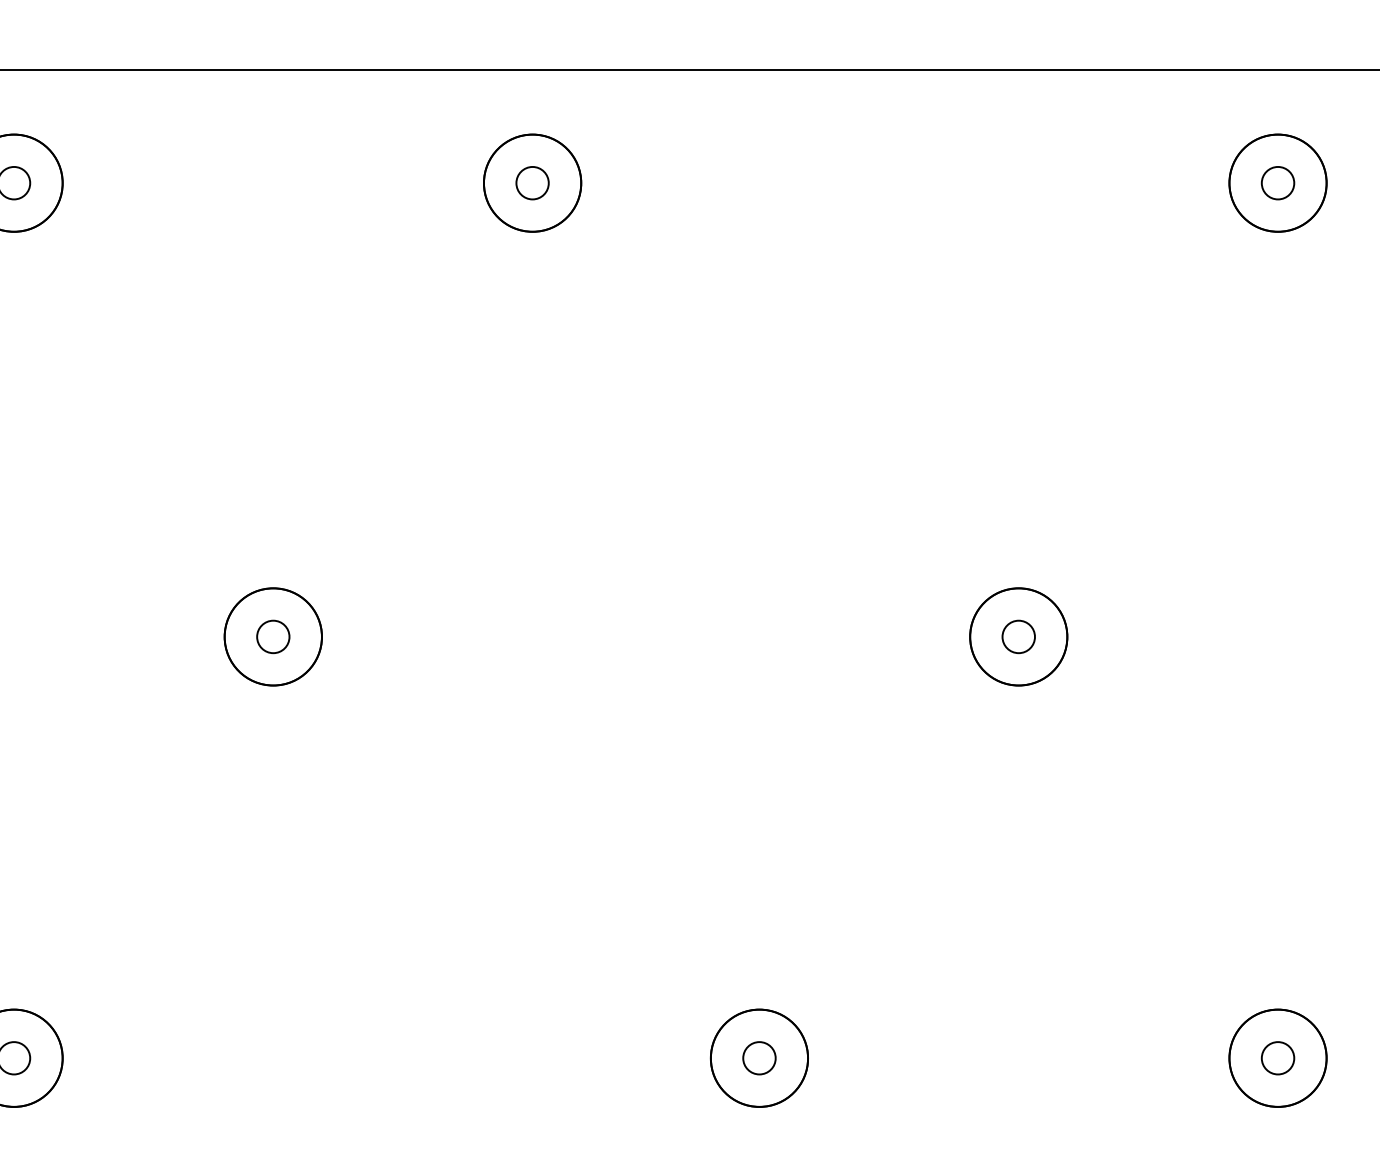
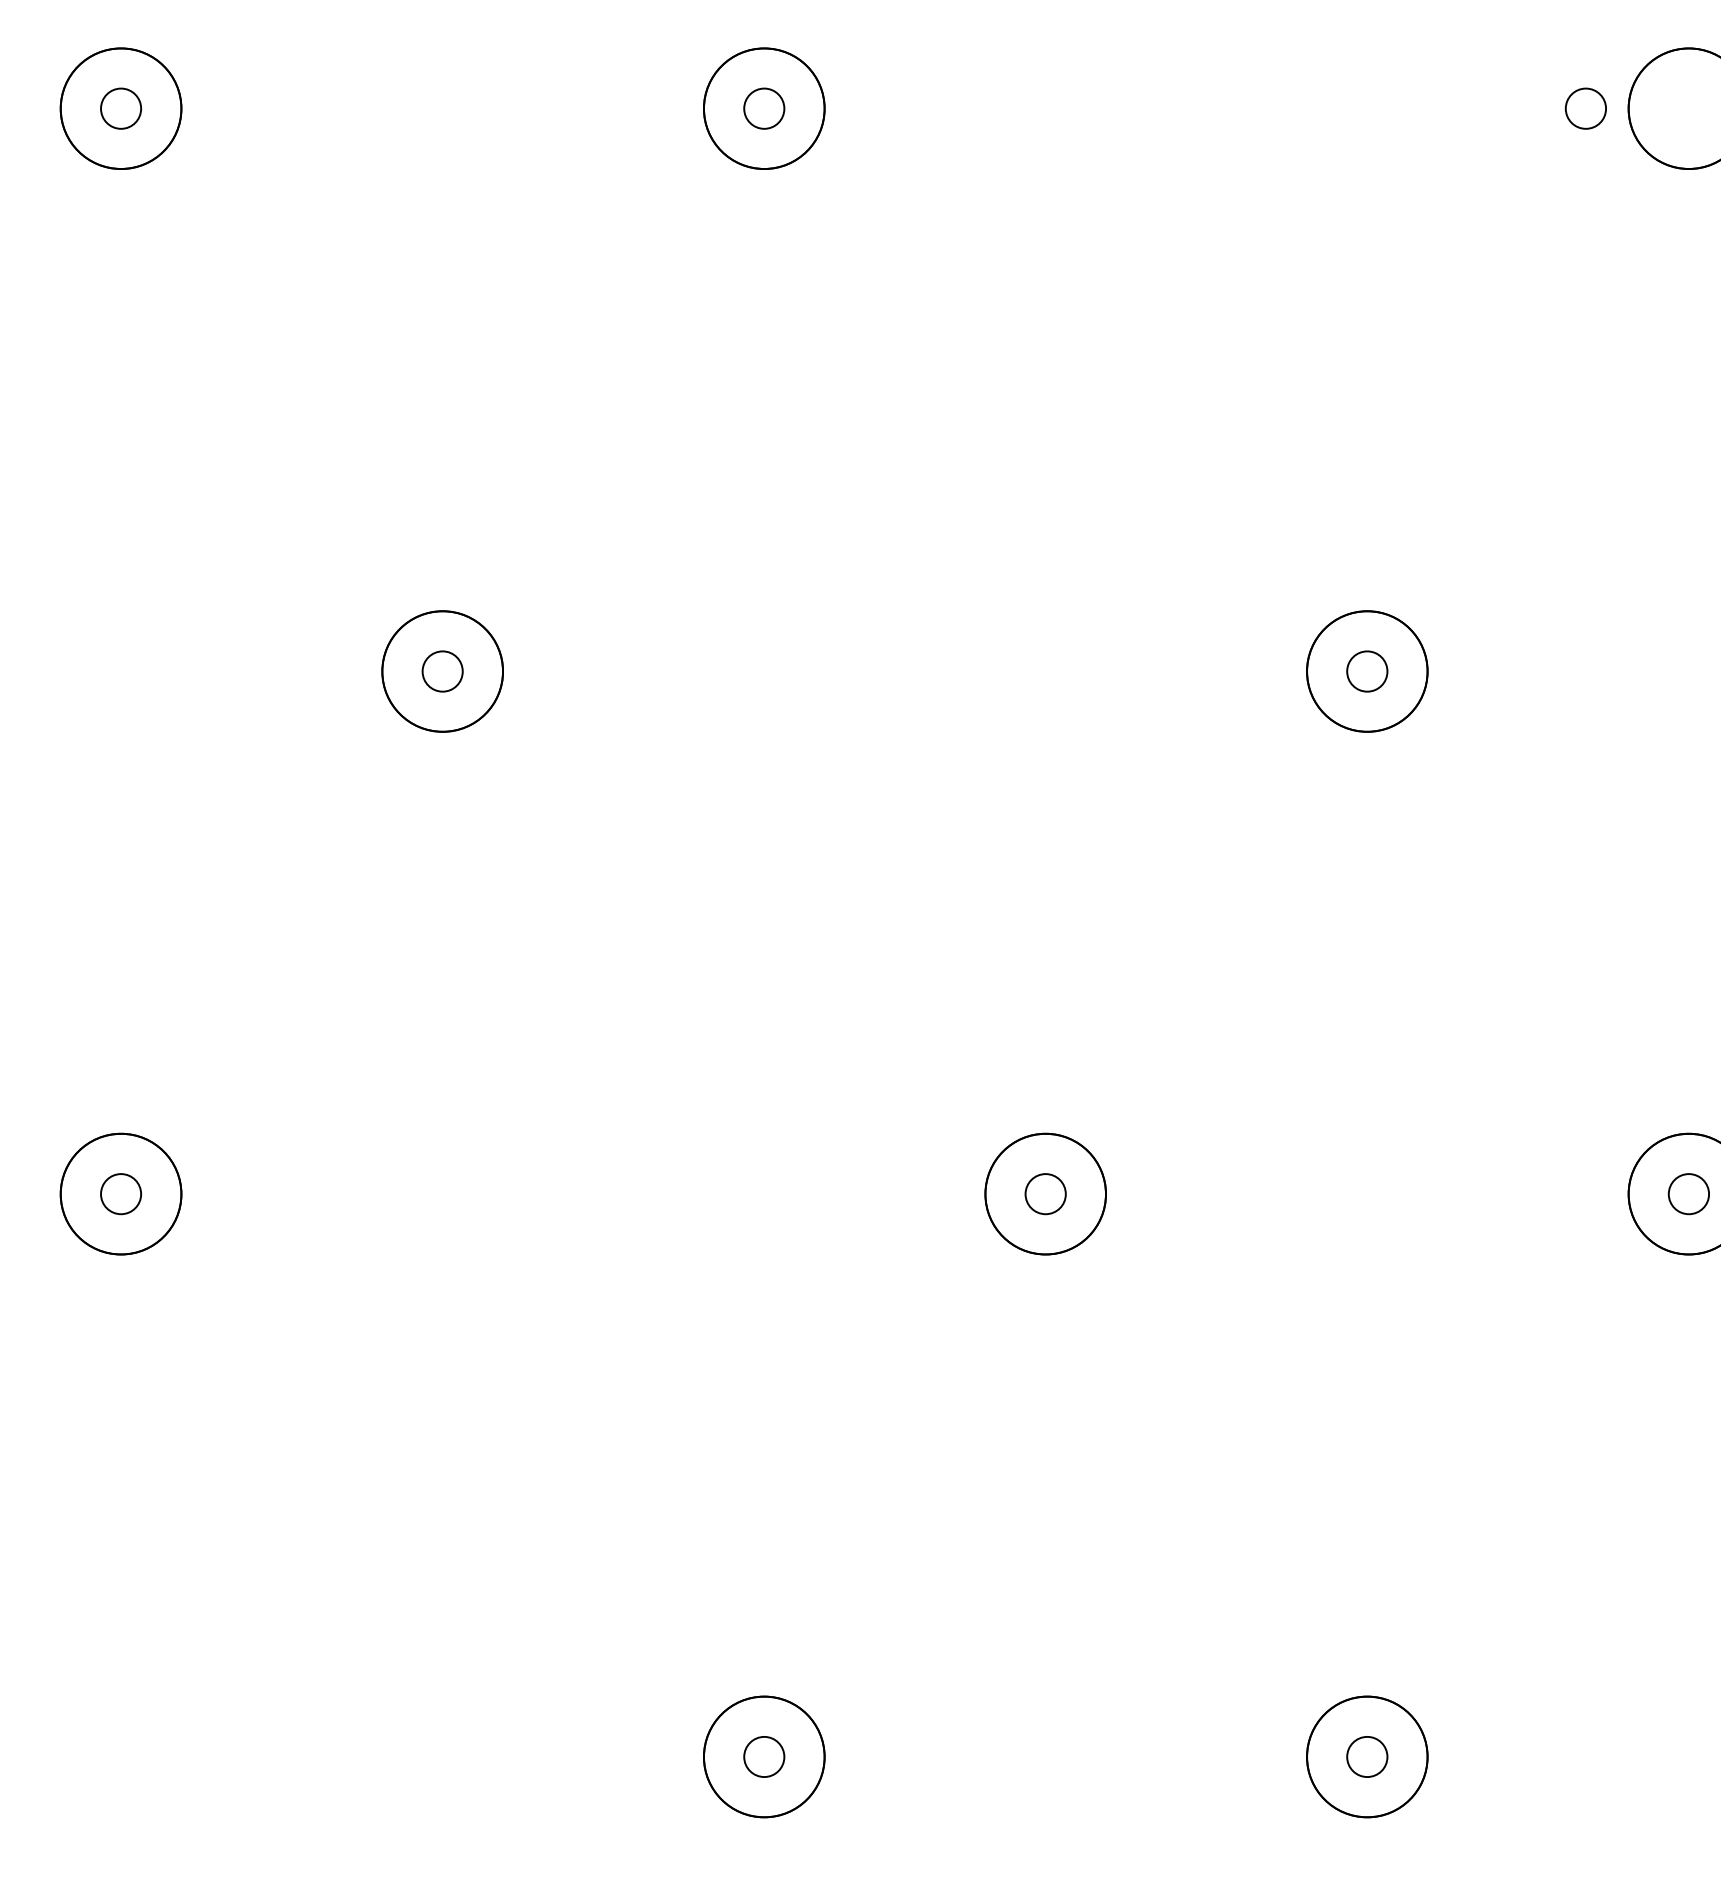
part: (1277, 183) -> (1585, 108), moved

